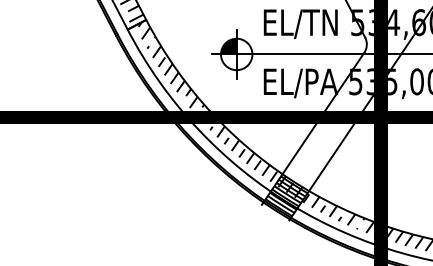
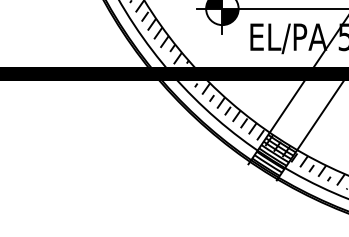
fill: (244, 62) -> (230, 17), added

